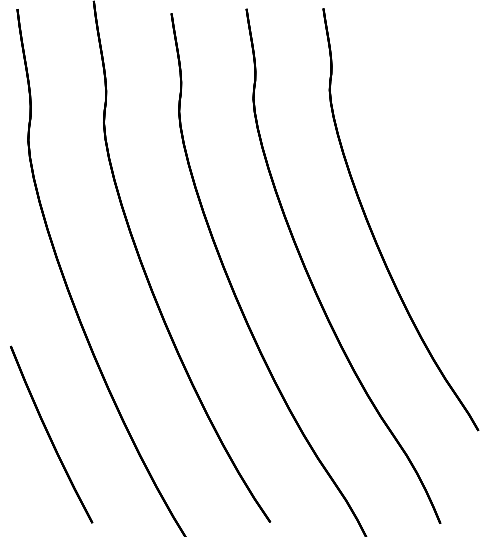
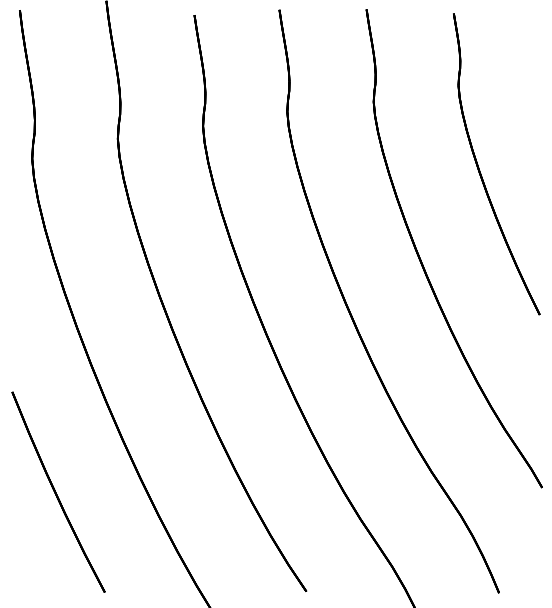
part: (424, 151) -> (481, 171), added

